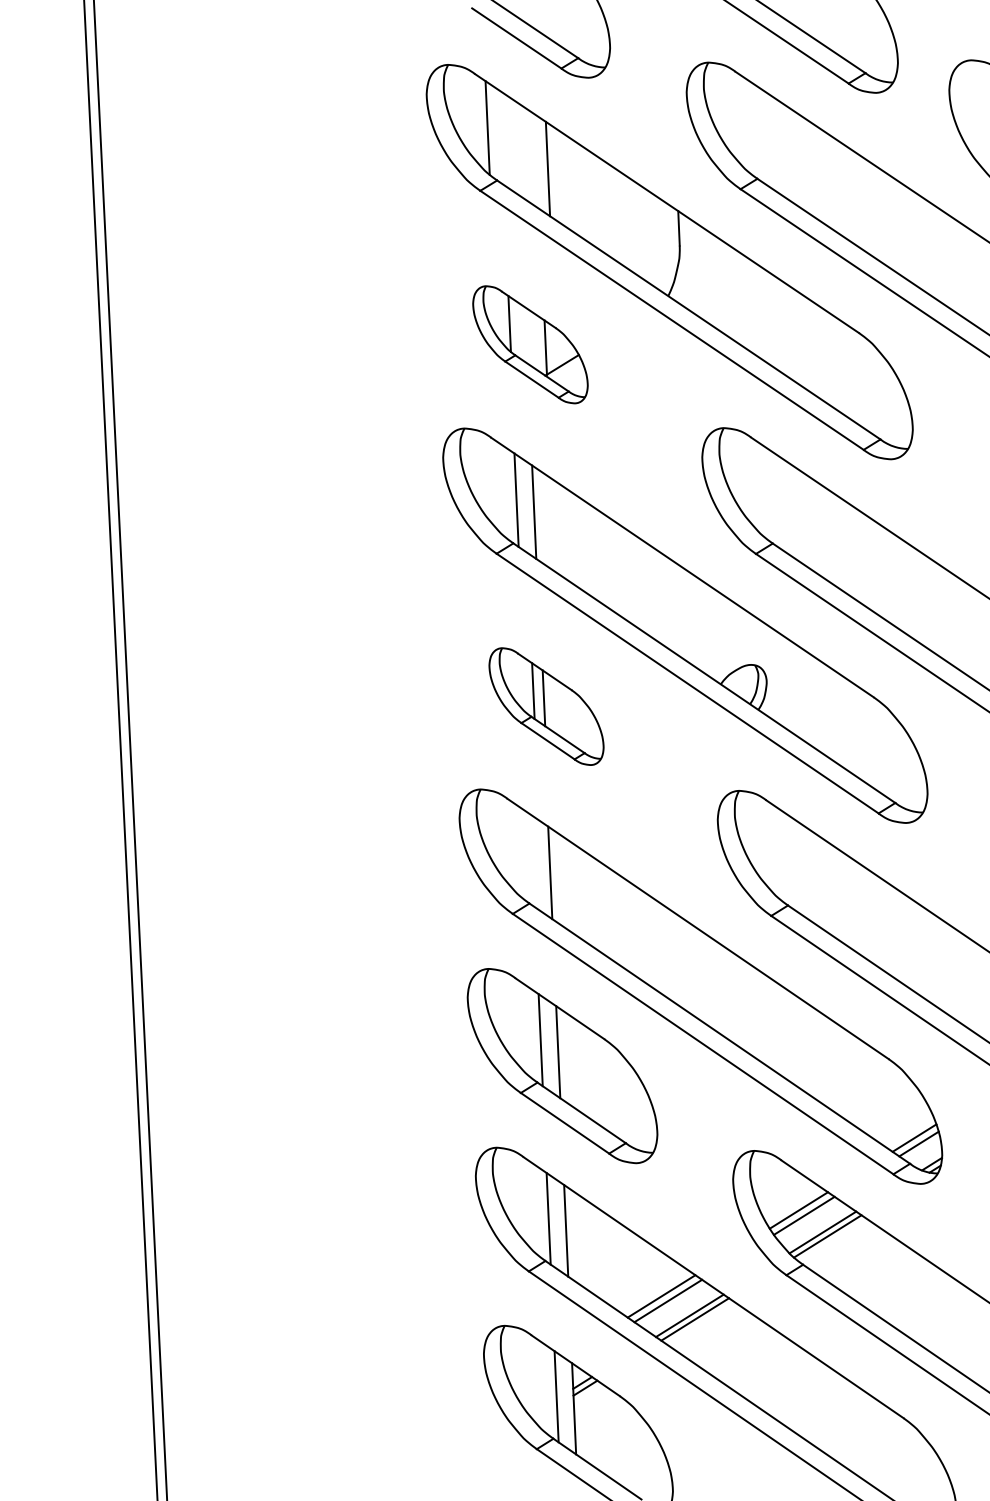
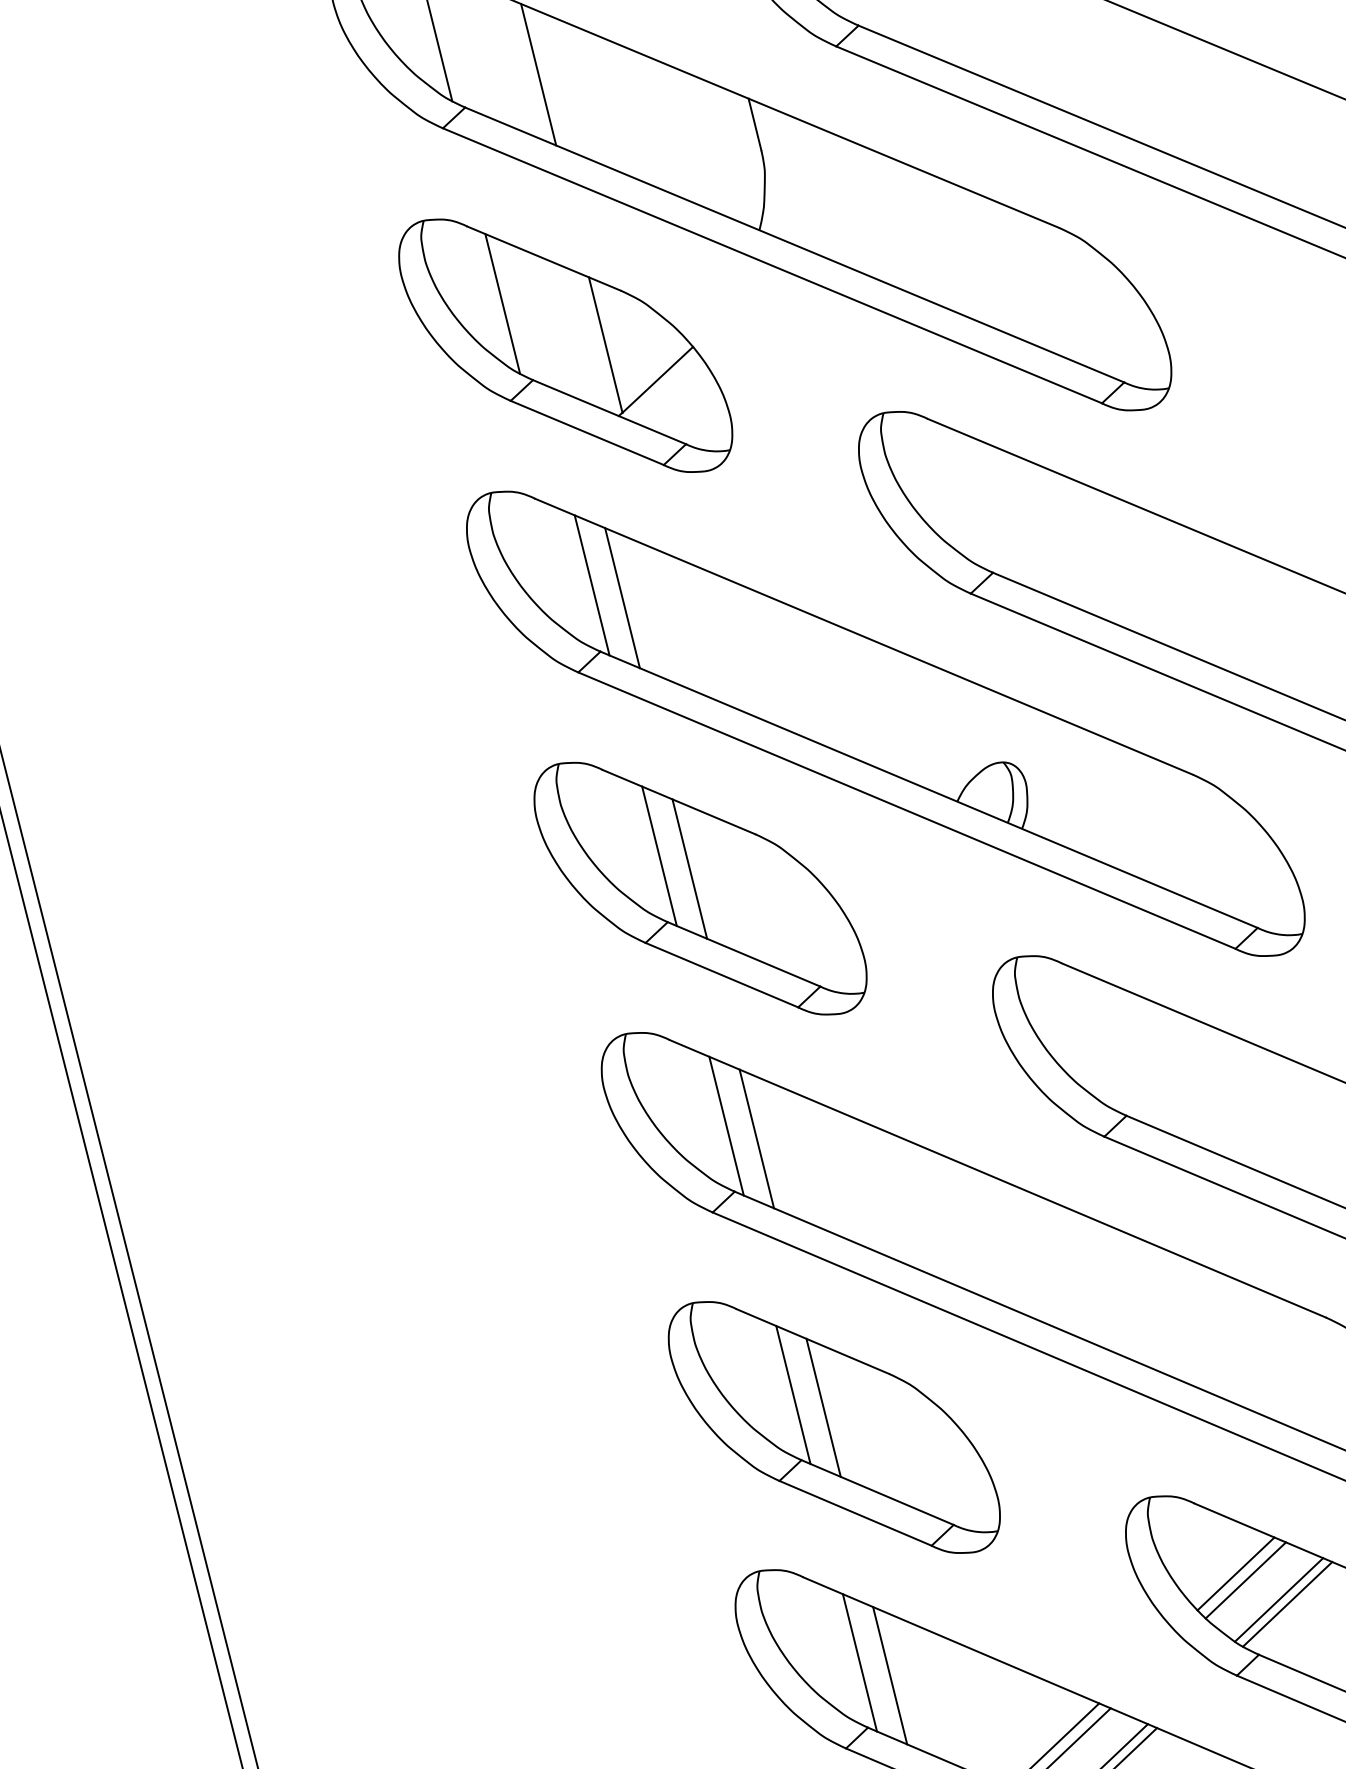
part: (530, 344) -> (565, 345), size x1.67
part: (546, 706) -> (700, 888), size x1.67
line: (532, 860) -> (726, 1125), added

